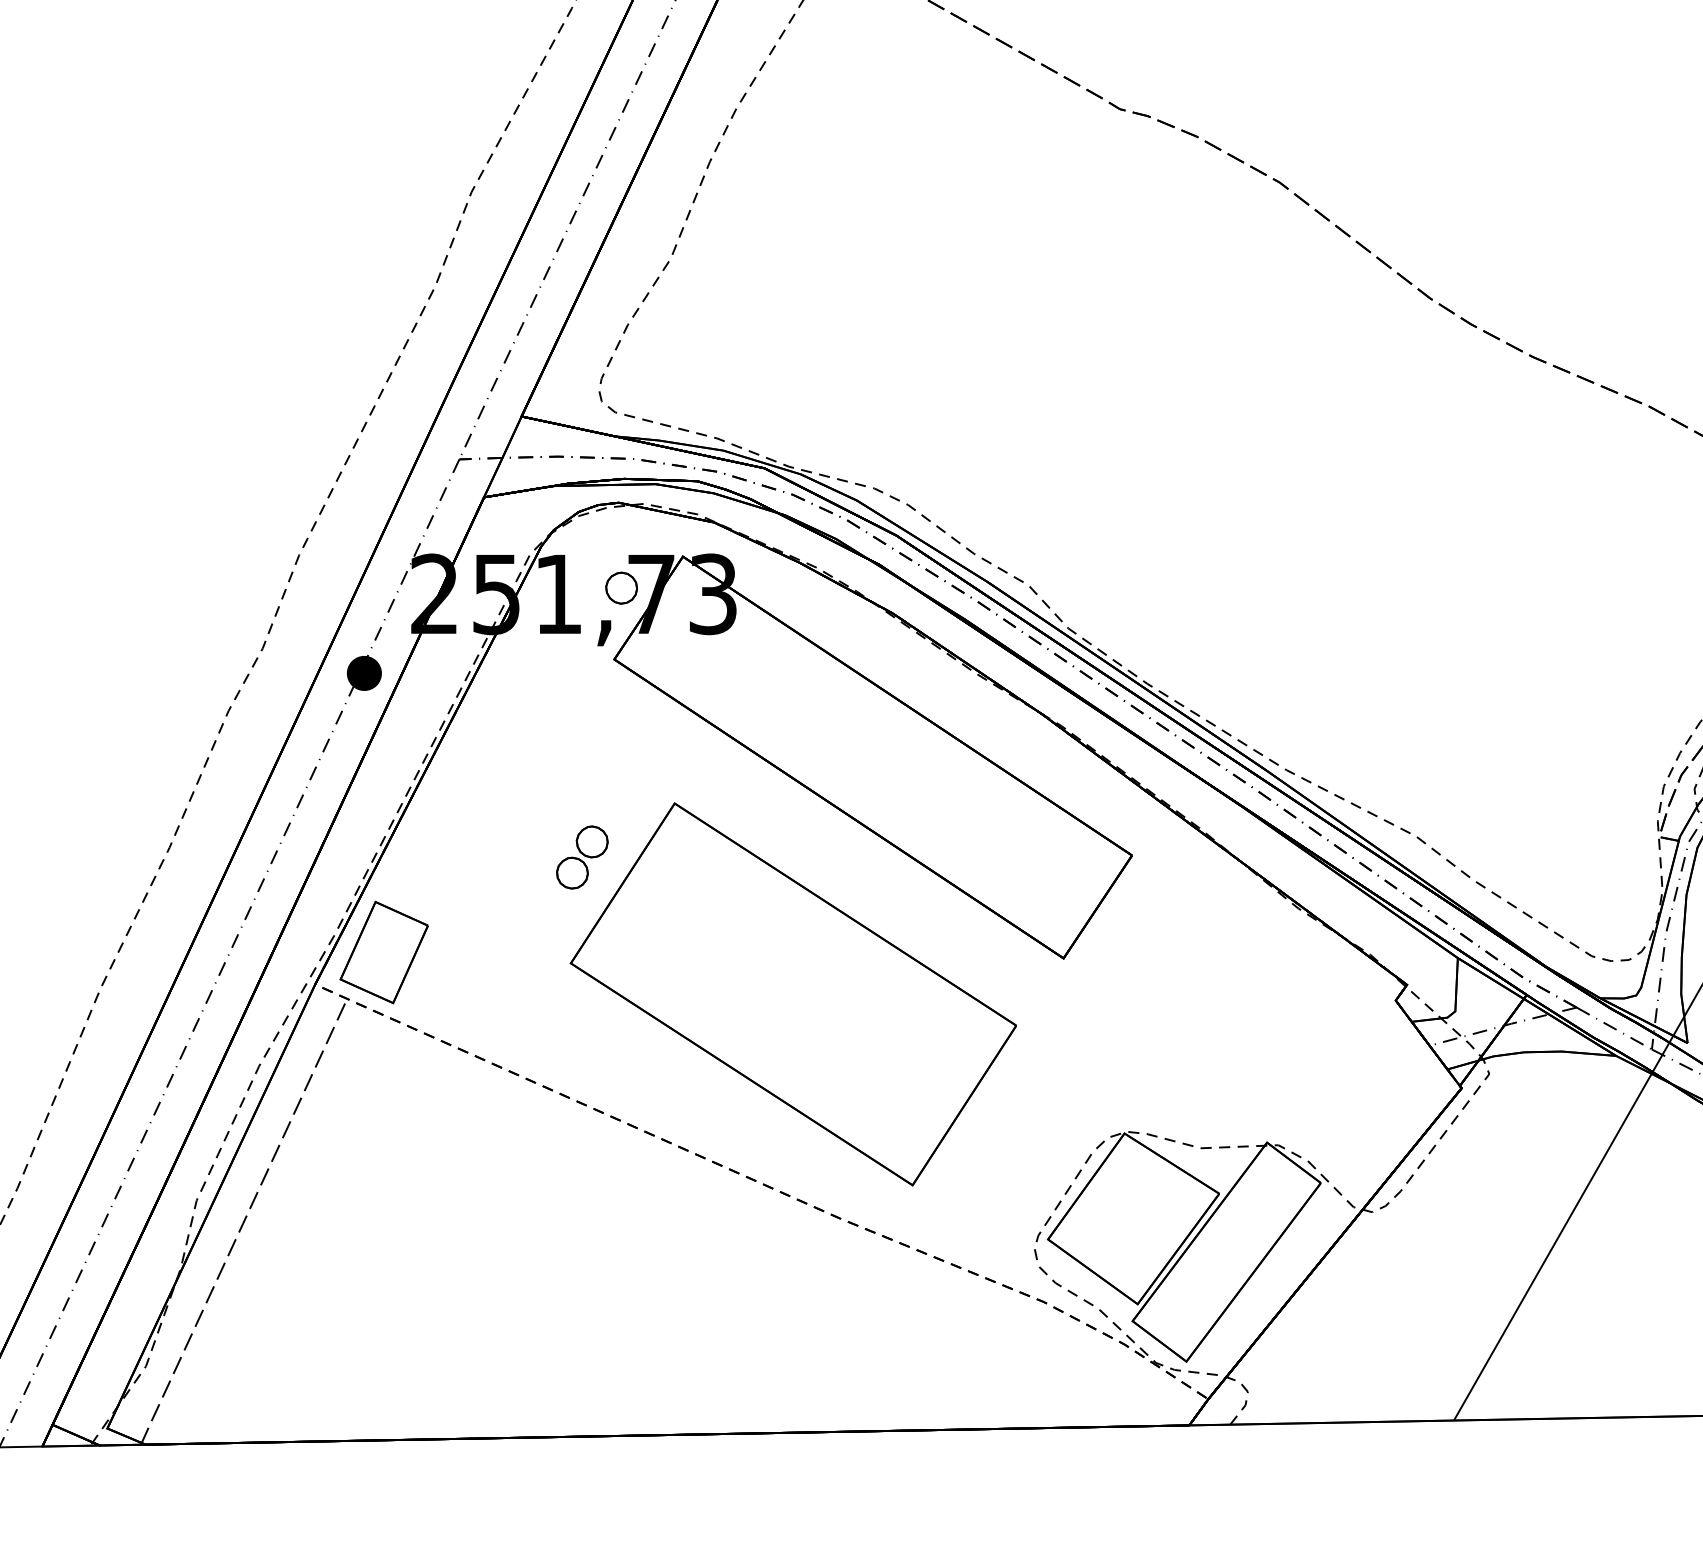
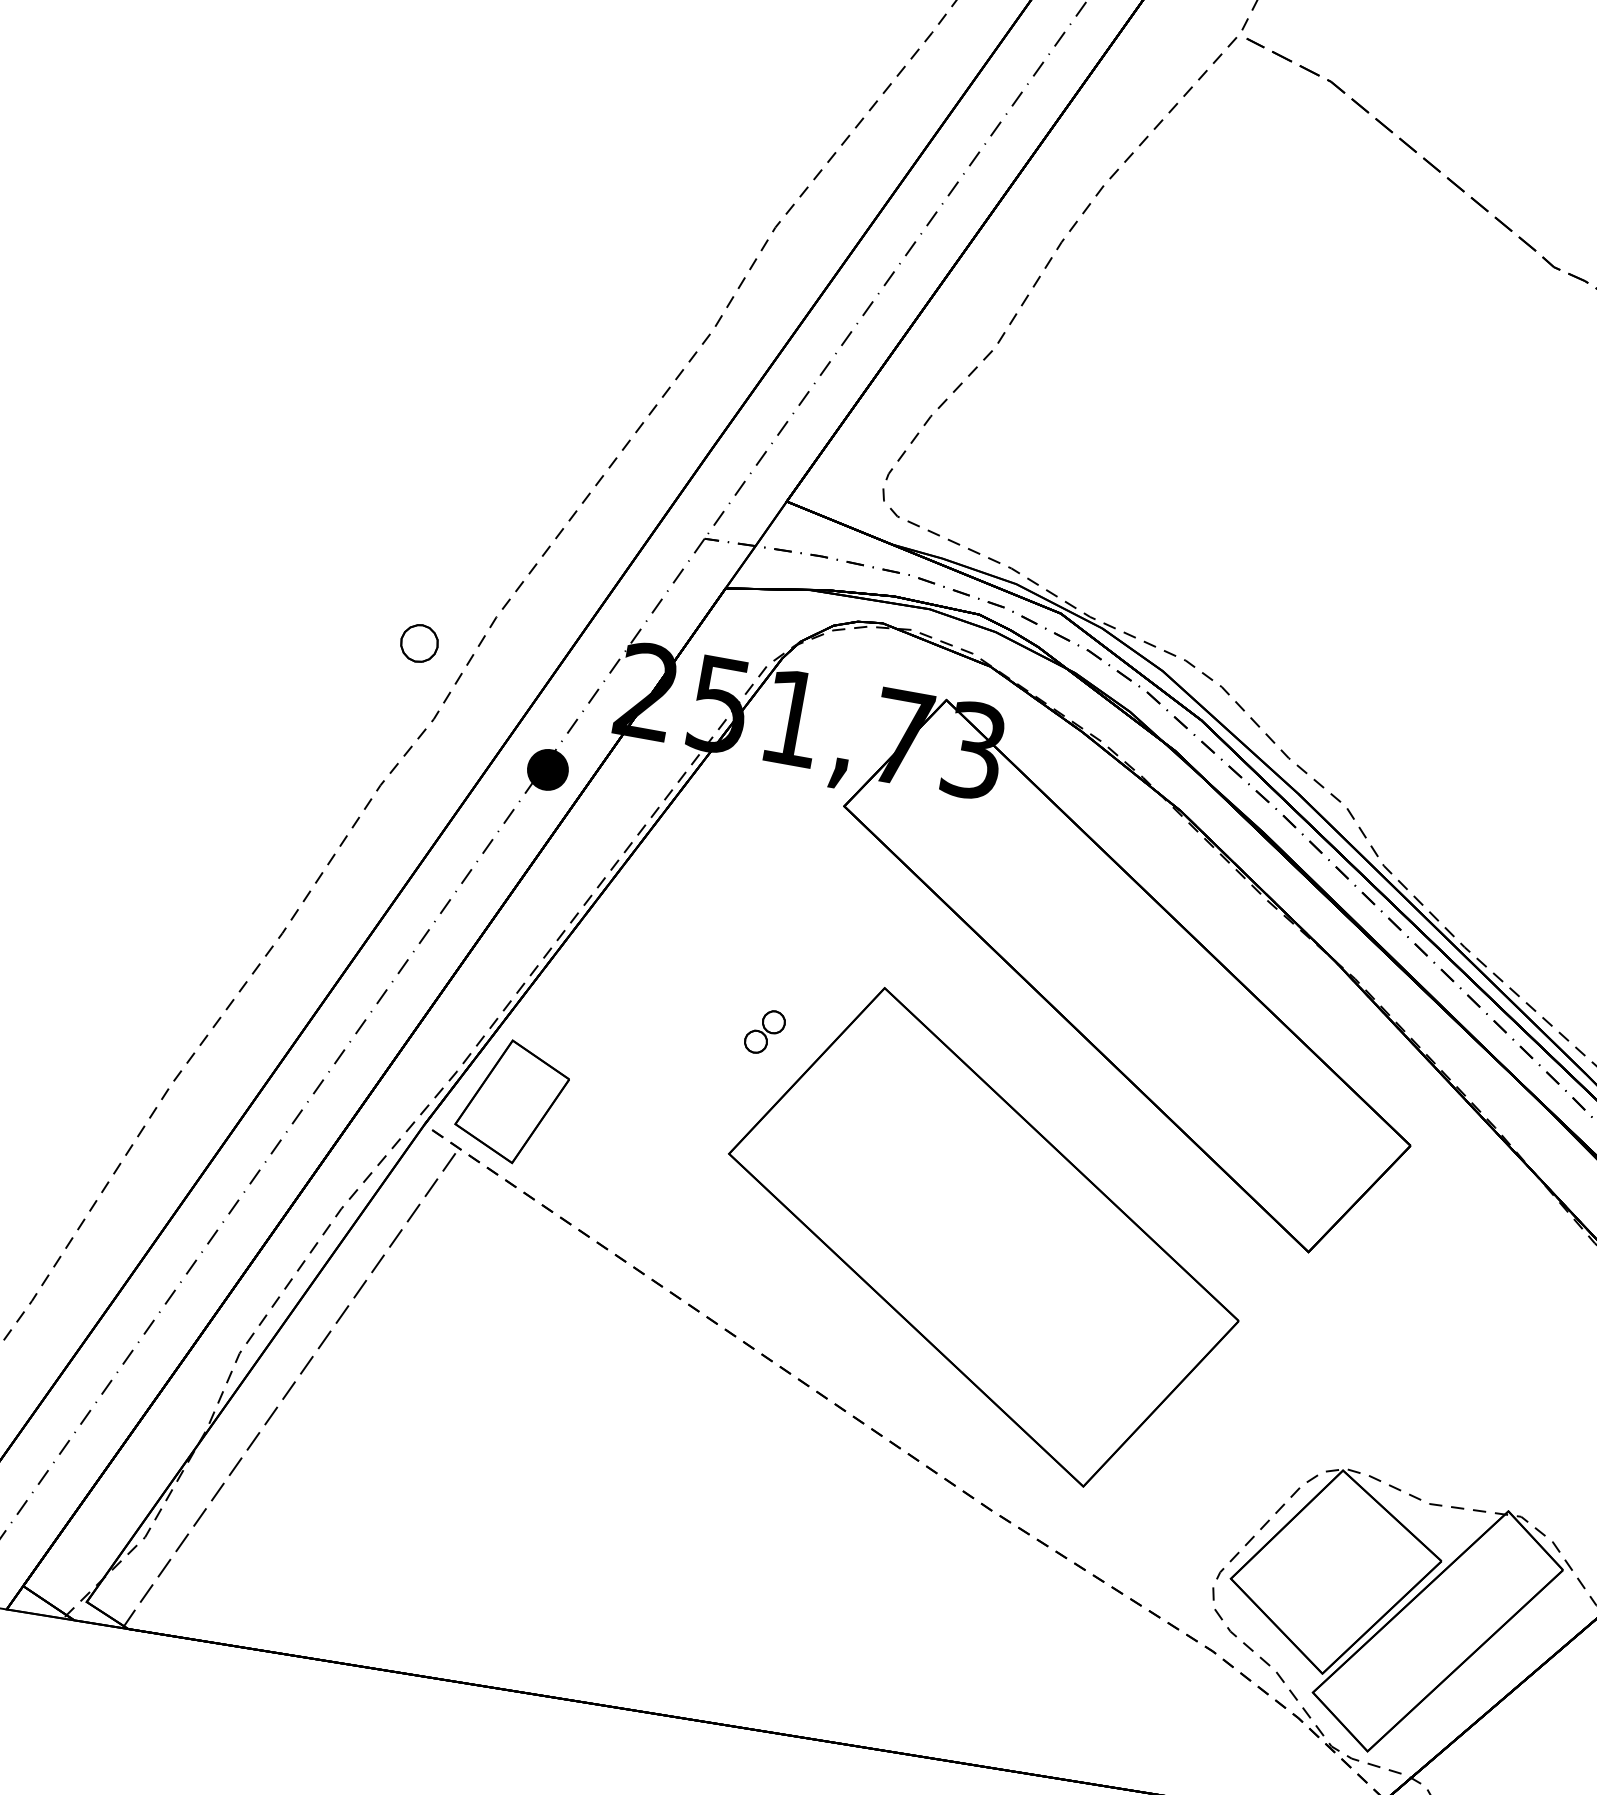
part: (621, 587) -> (419, 642), moved
part: (582, 857) -> (765, 1032), size x0.6

